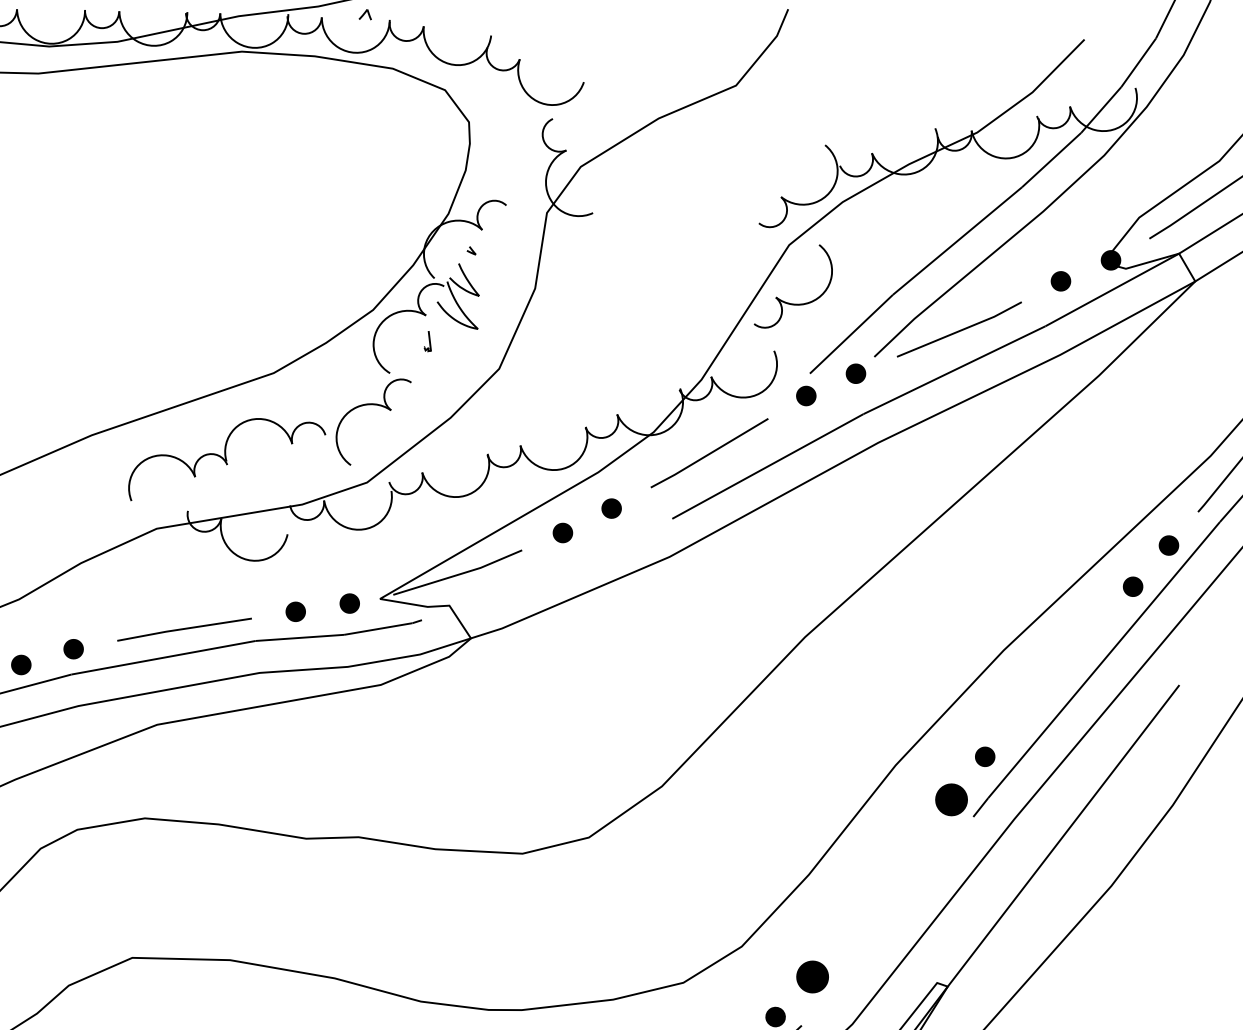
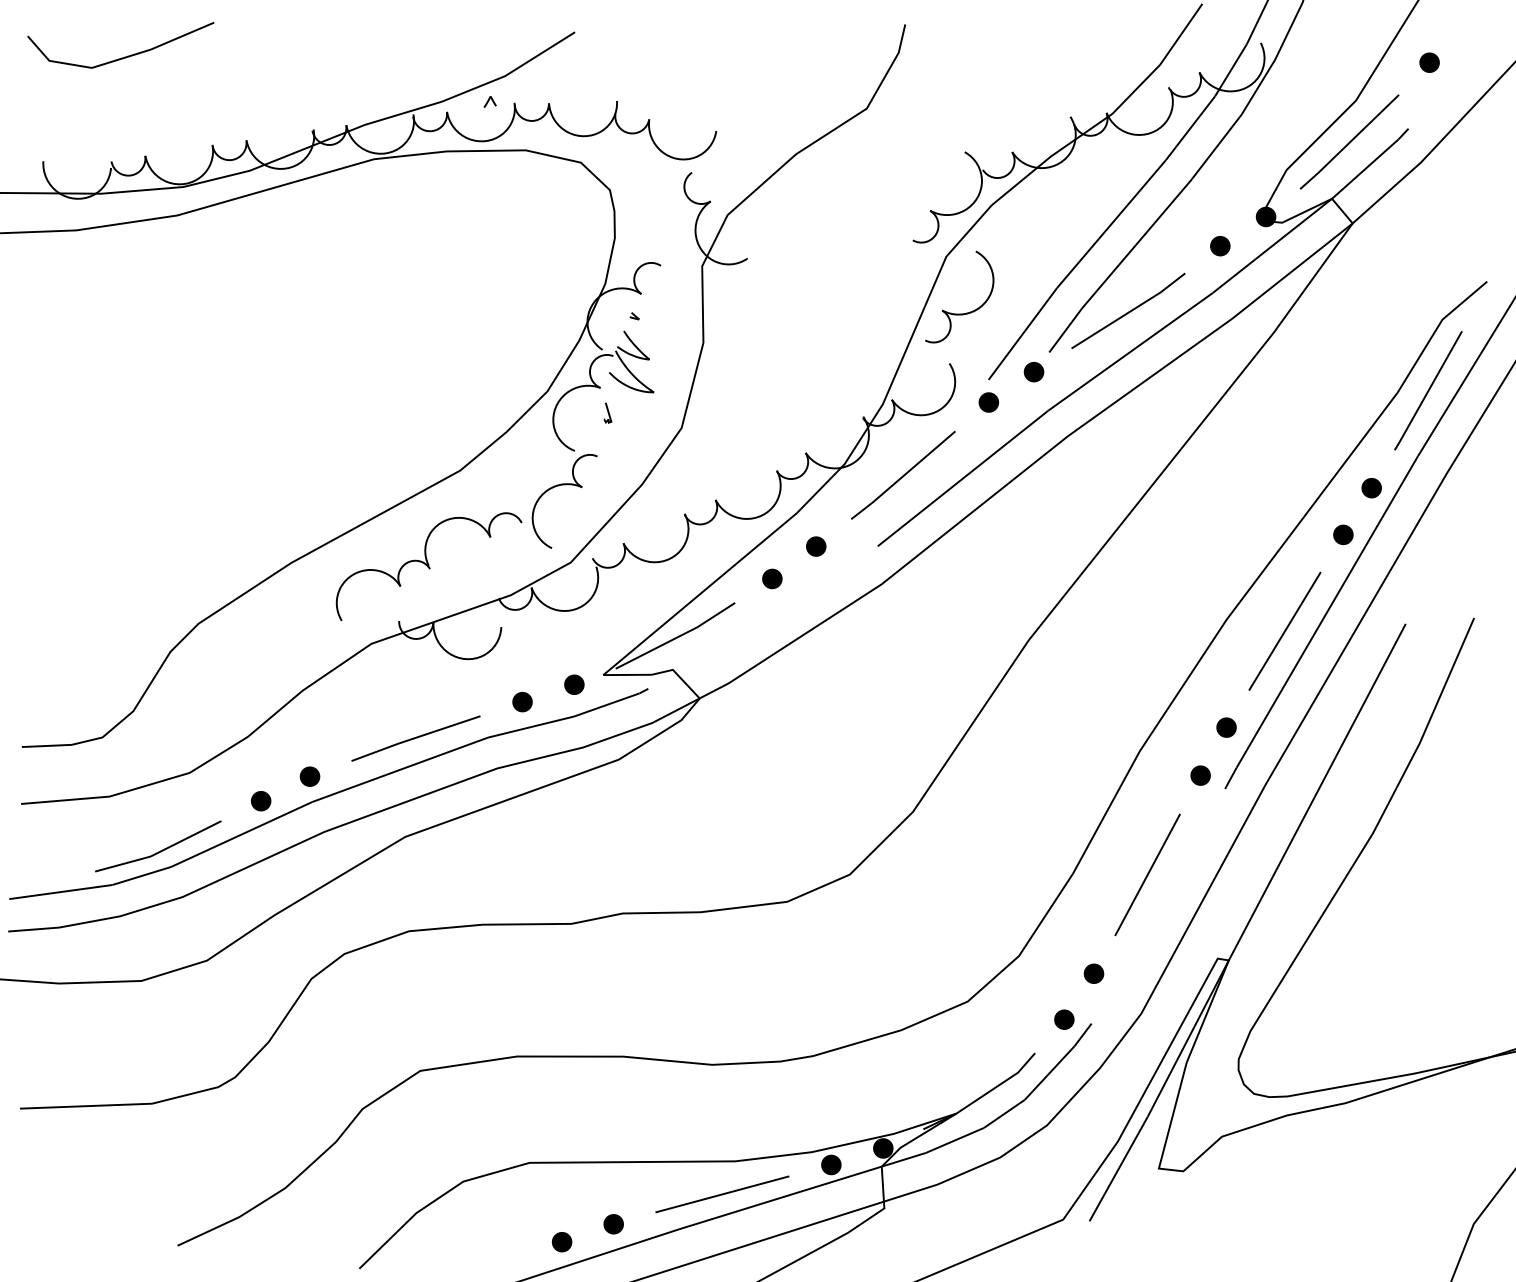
line: (1058, 670) -> (1284, 630), added
part: (951, 799) -> (1200, 775), size x0.62
line: (882, 888) -> (1147, 874), added
part: (812, 976) -> (1093, 973), size x0.62

